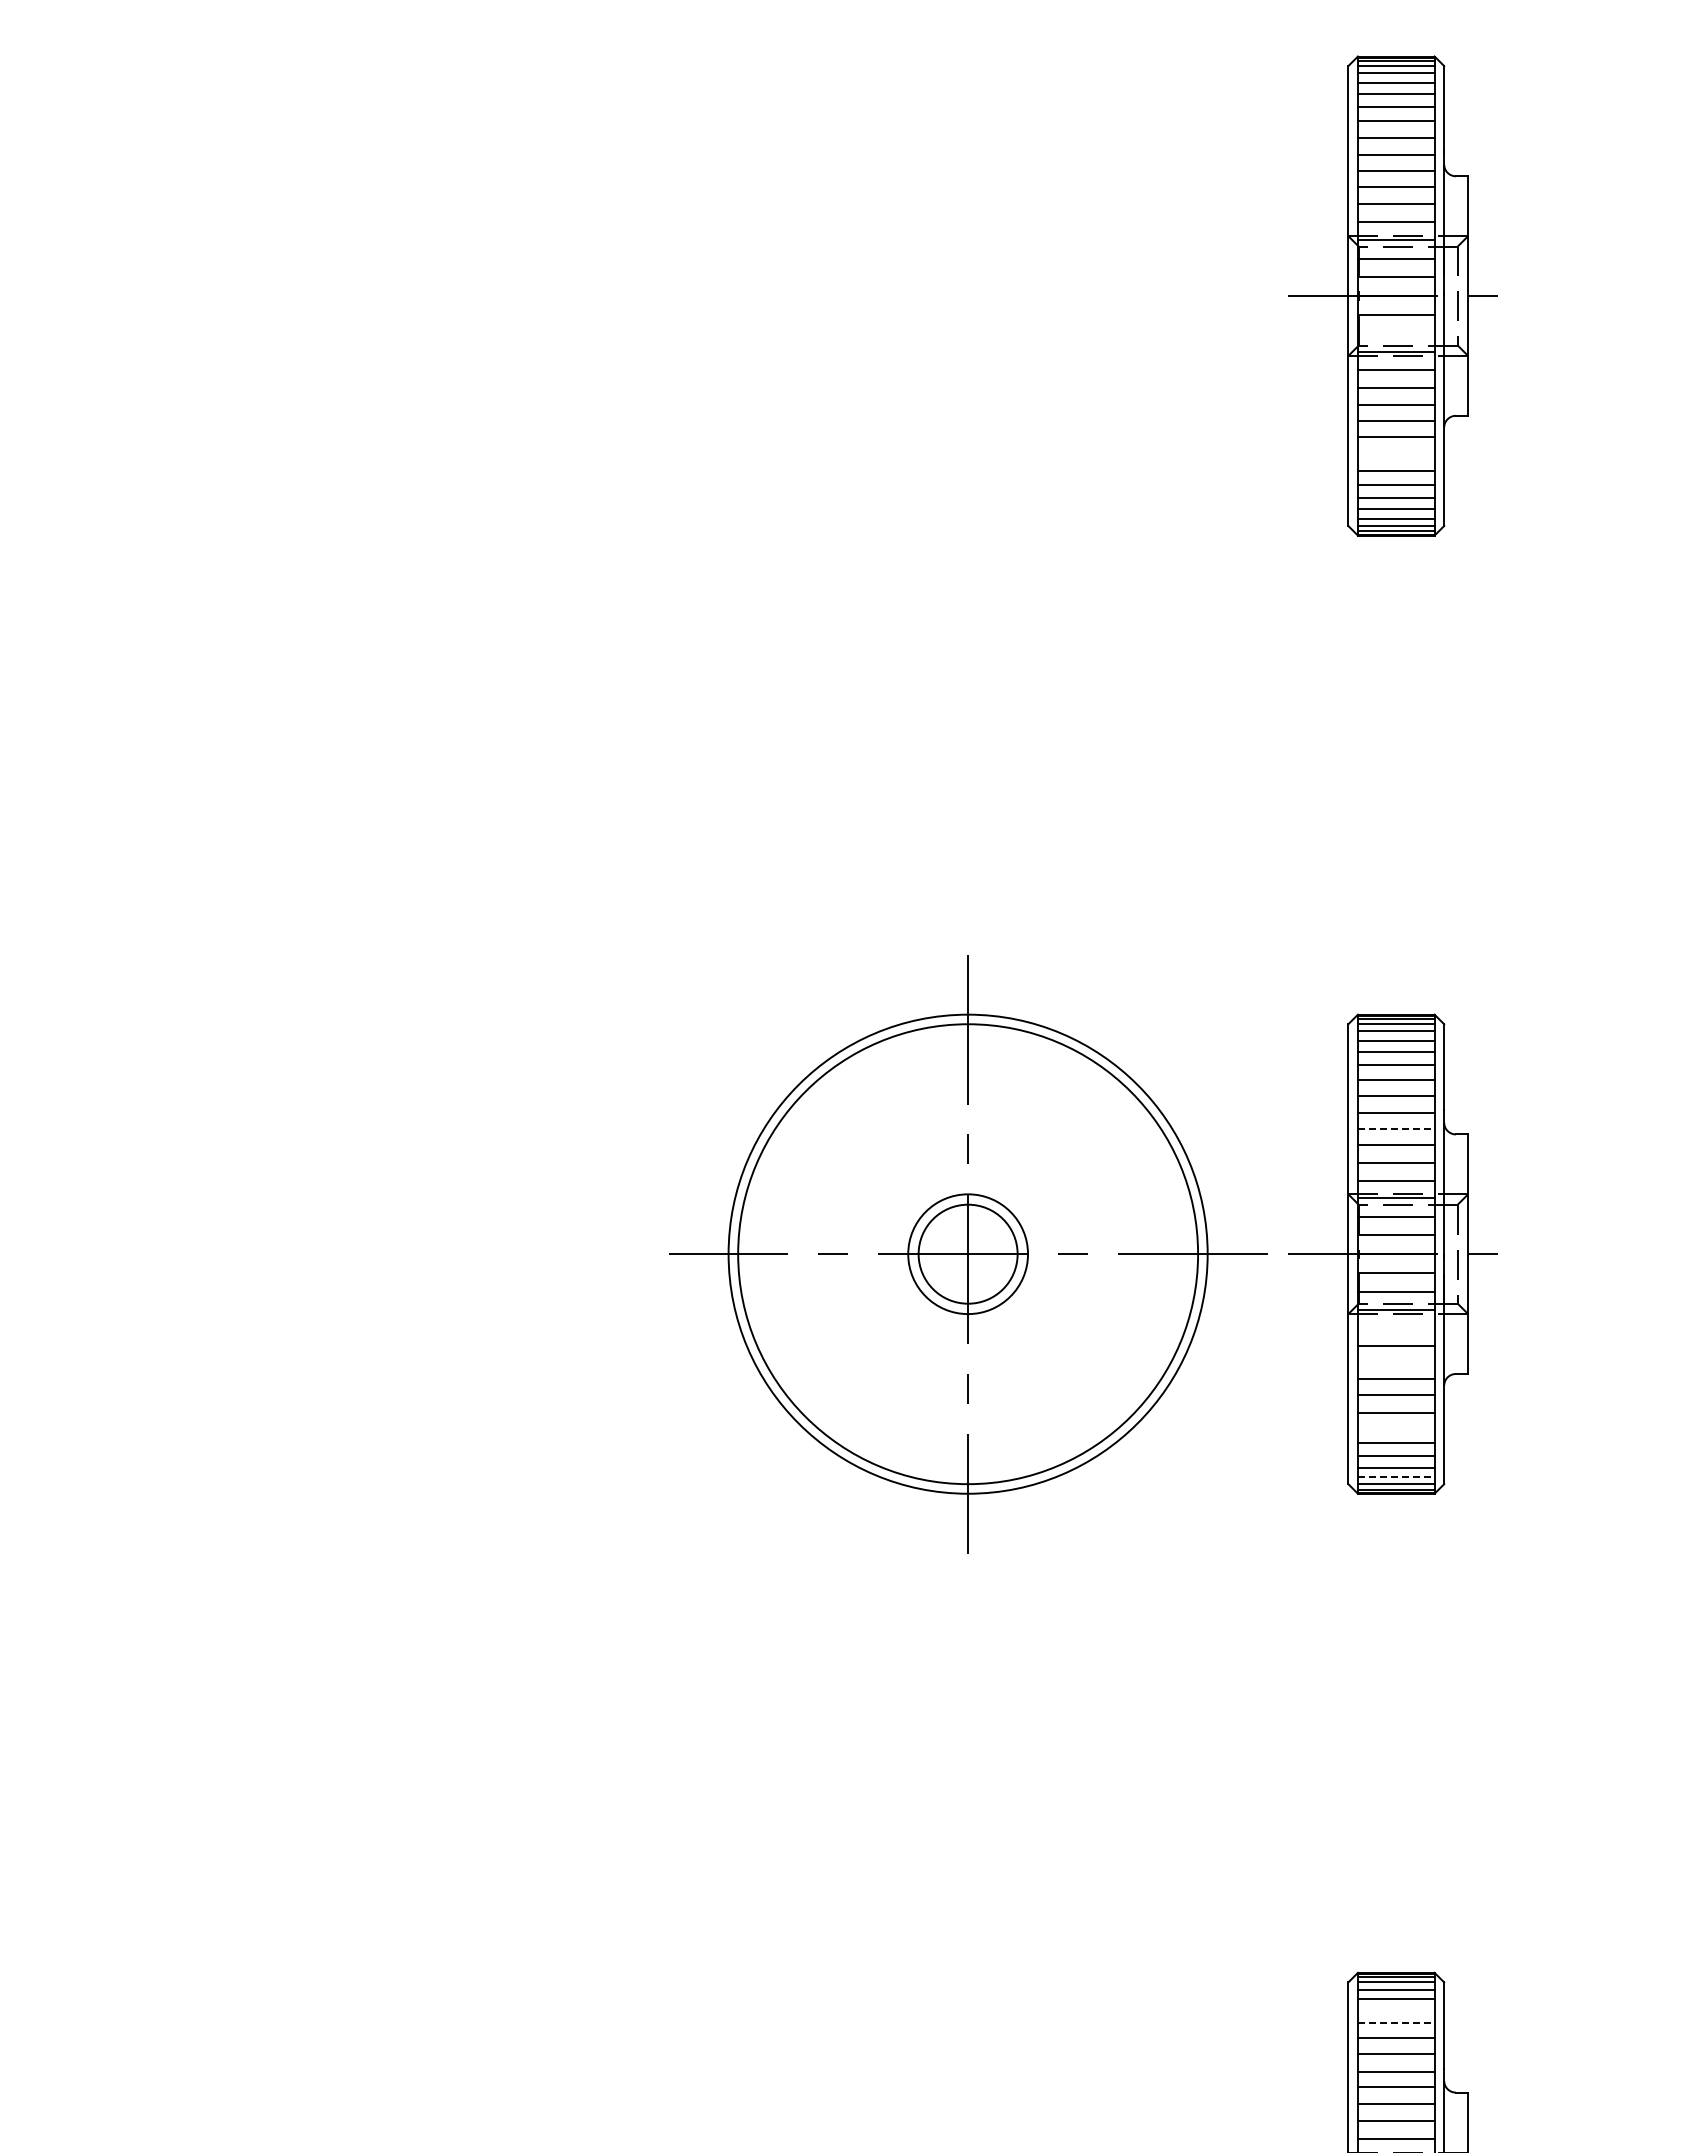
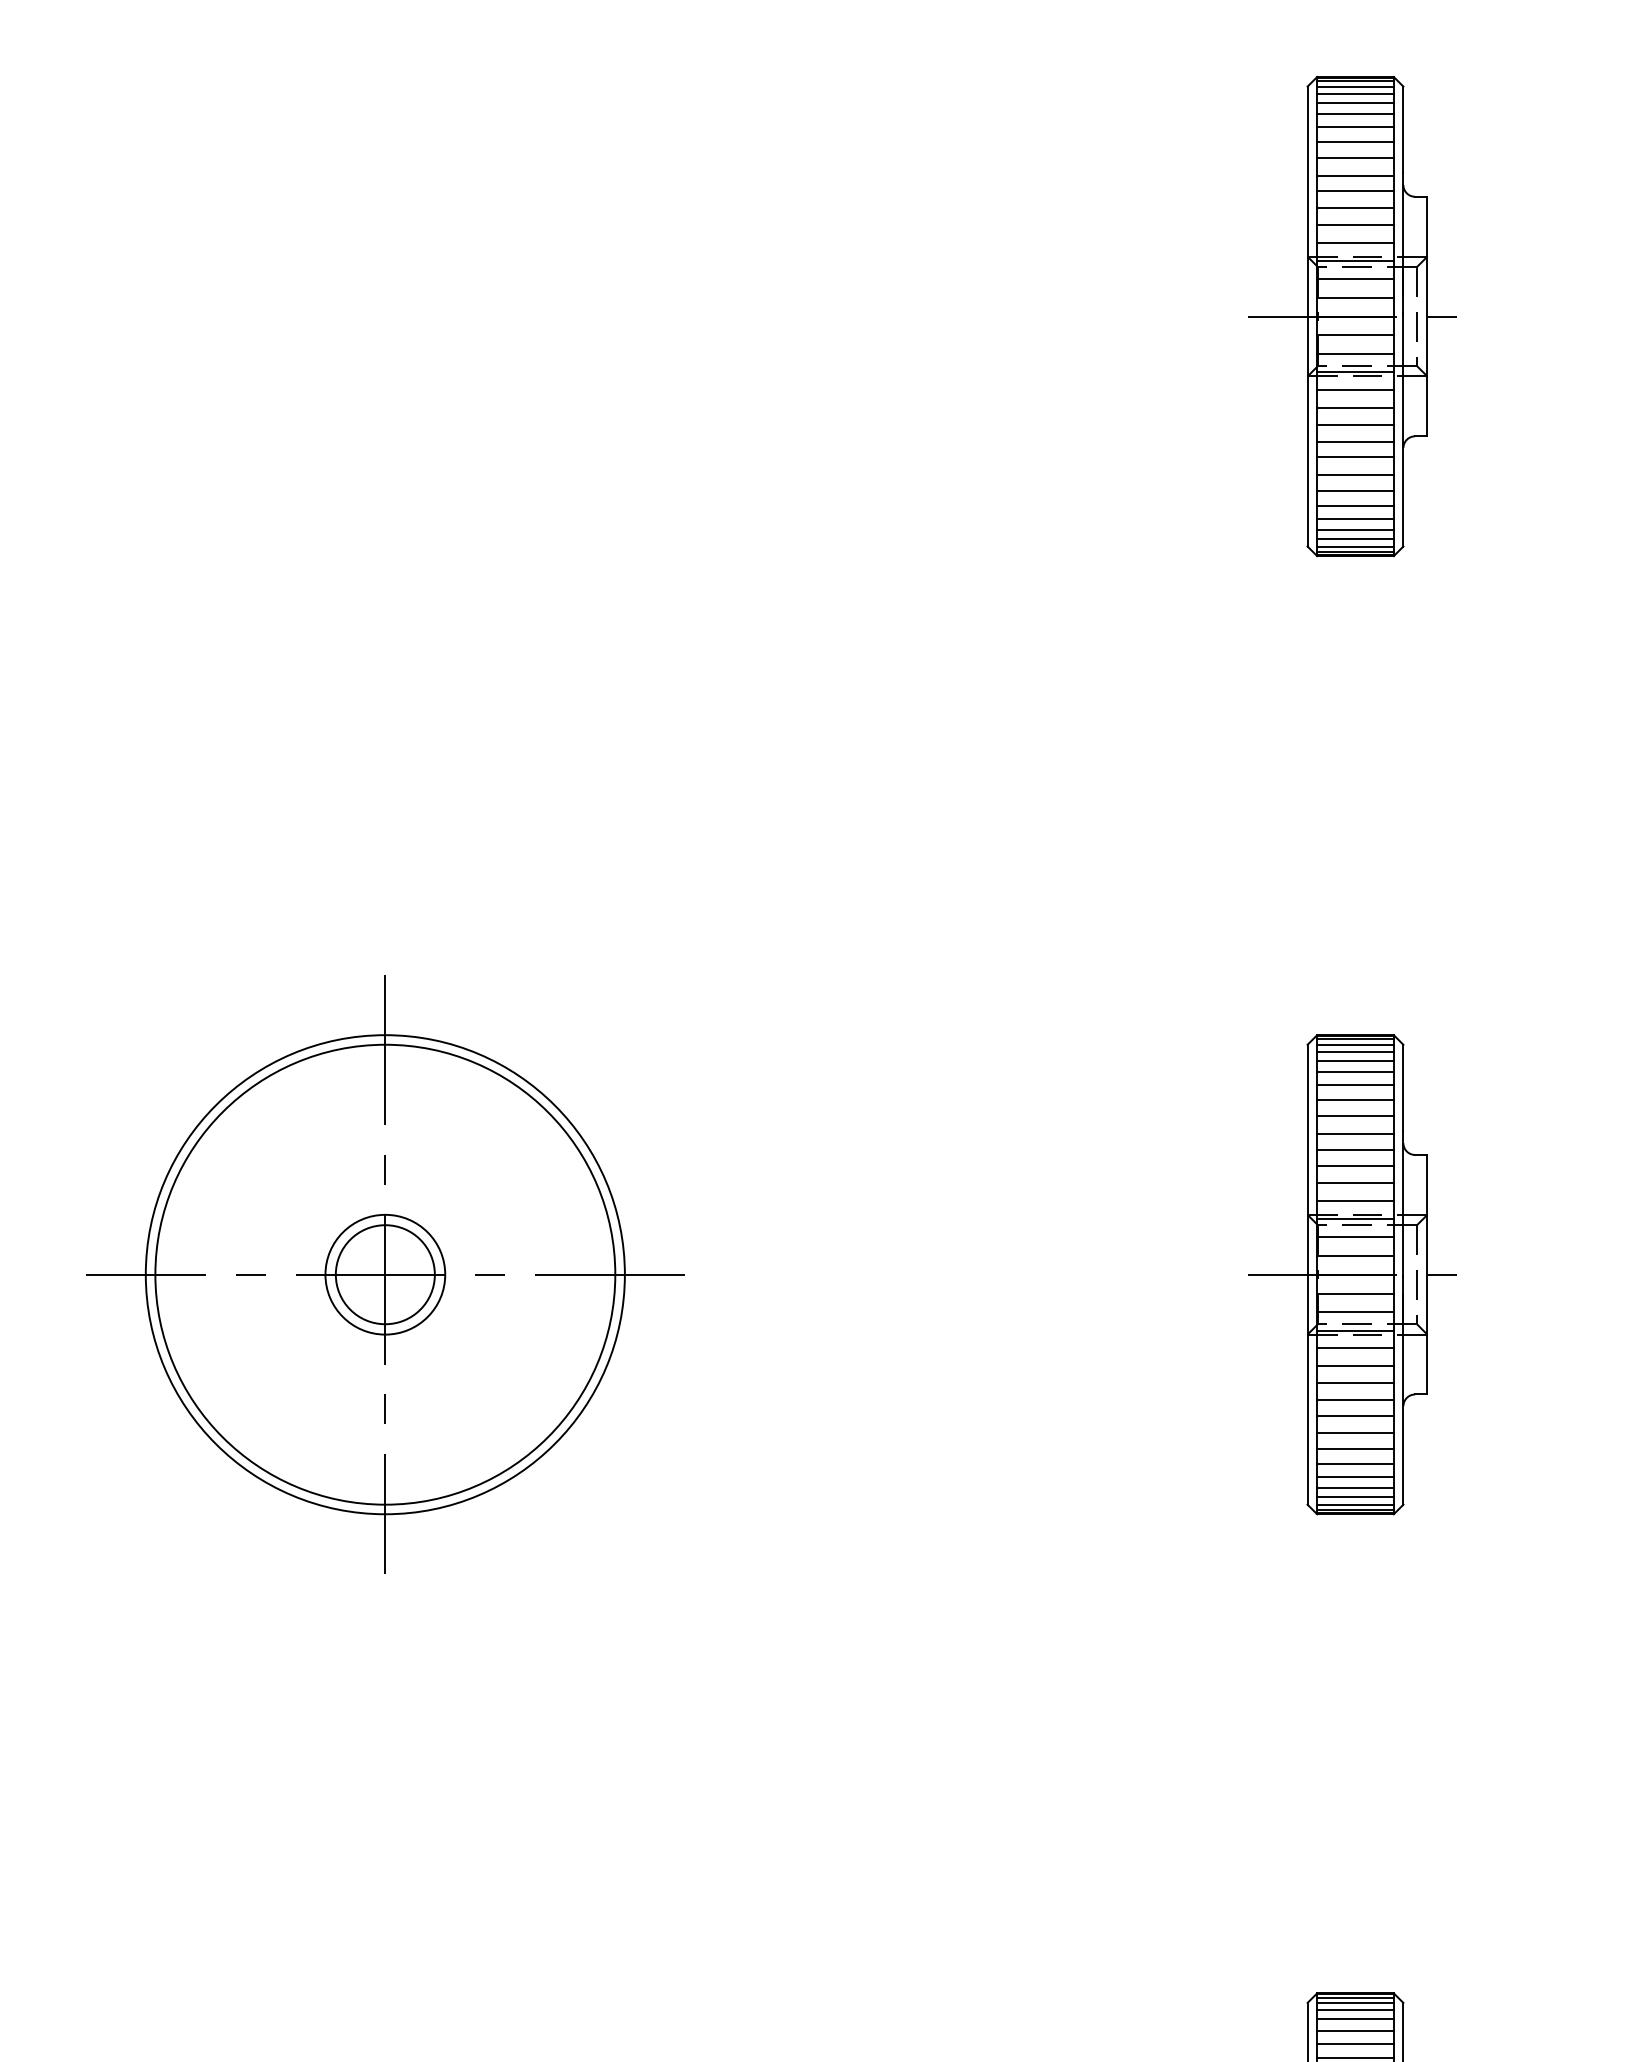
line: (1395, 333) -> (1354, 354), added
line: (1395, 454) -> (1354, 475), added
line: (1396, 1129) -> (1355, 1150), dashed -> solid
part: (968, 1254) -> (385, 1275), moved
line: (1395, 1327) -> (1354, 1348), added
line: (1395, 1362) -> (1354, 1383), added
line: (1395, 1428) -> (1354, 1449), added
line: (1396, 1476) -> (1355, 1497), dashed -> solid
line: (1395, 2010) -> (1354, 2031), added
line: (1396, 2023) -> (1355, 2044), dashed -> solid

